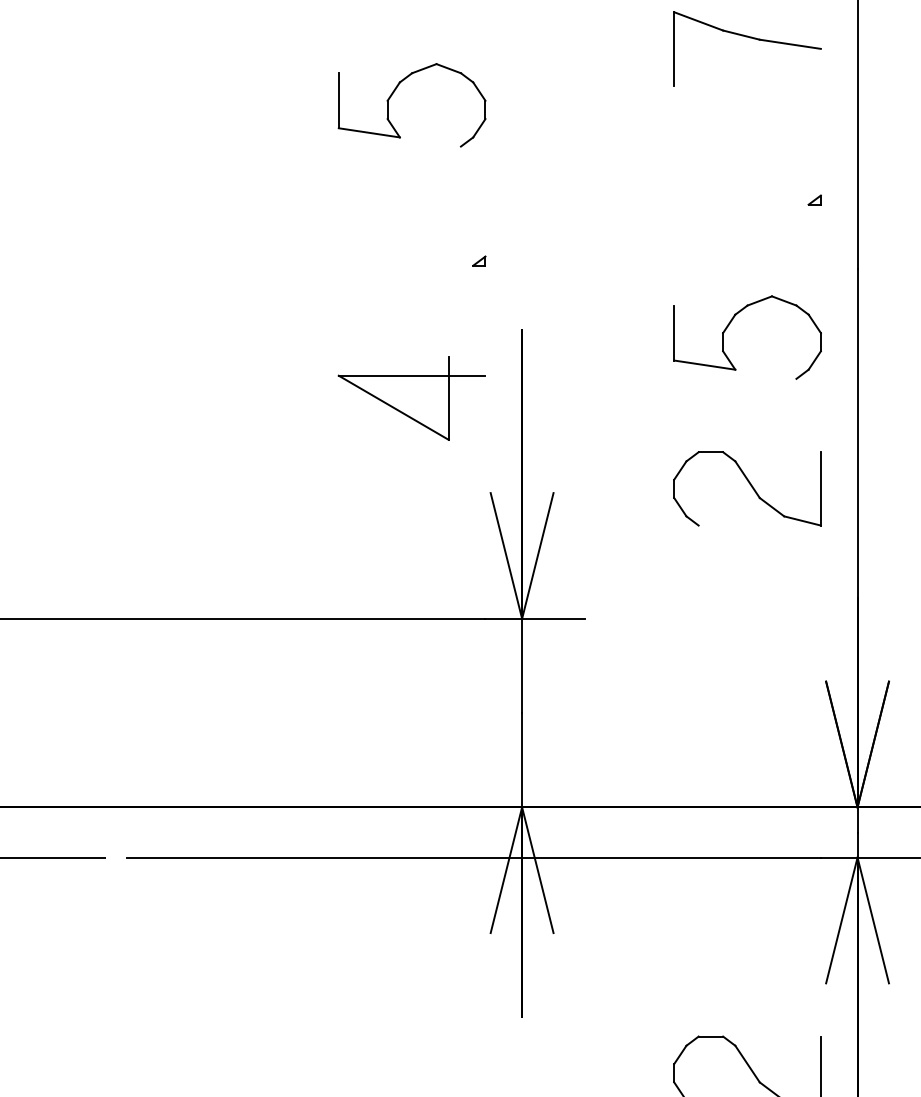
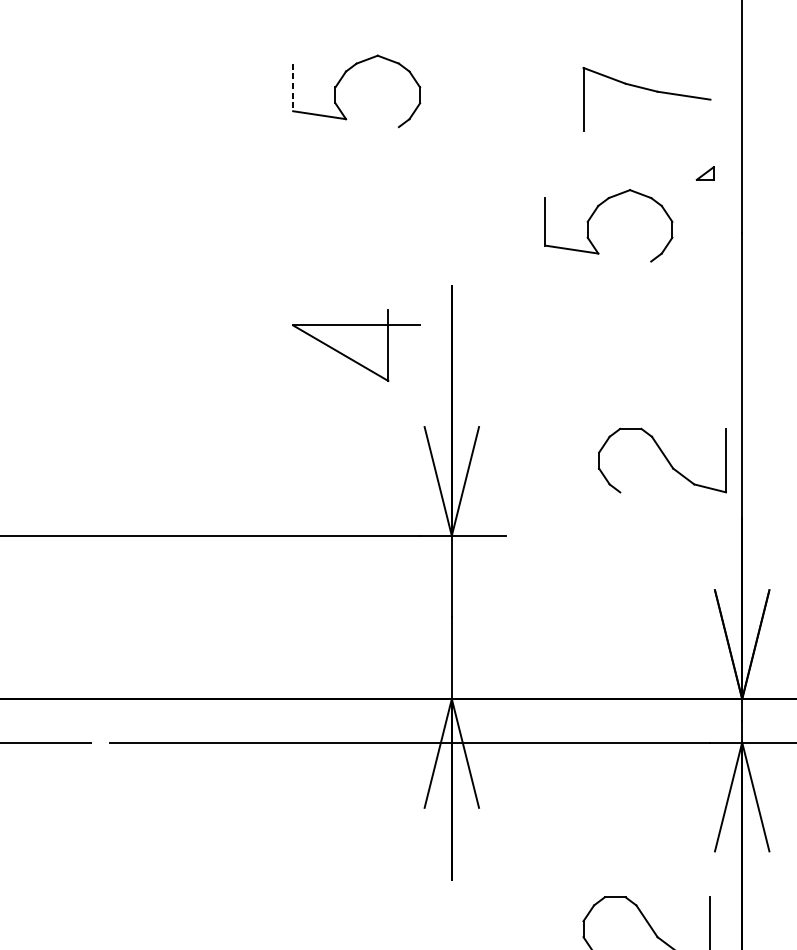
part: (749, 38) -> (648, 90), moved
line: (338, 100) -> (292, 87), solid -> dashed
part: (814, 199) -> (704, 172), size x1.6
part: (479, 260) -> (414, 225), removed
part: (729, 325) -> (593, 215), moved
part: (747, 488) -> (662, 460), moved

